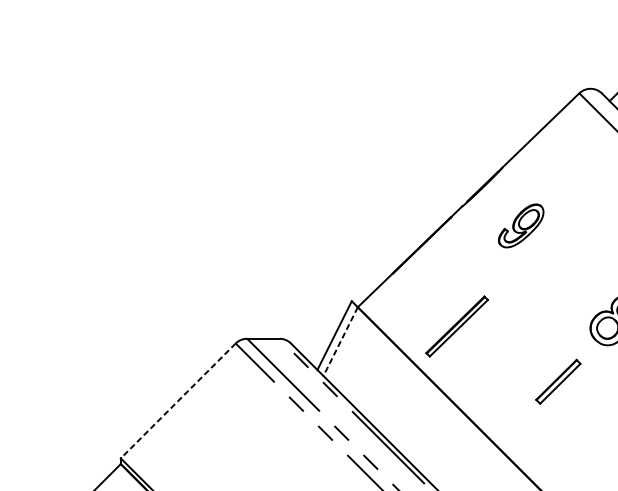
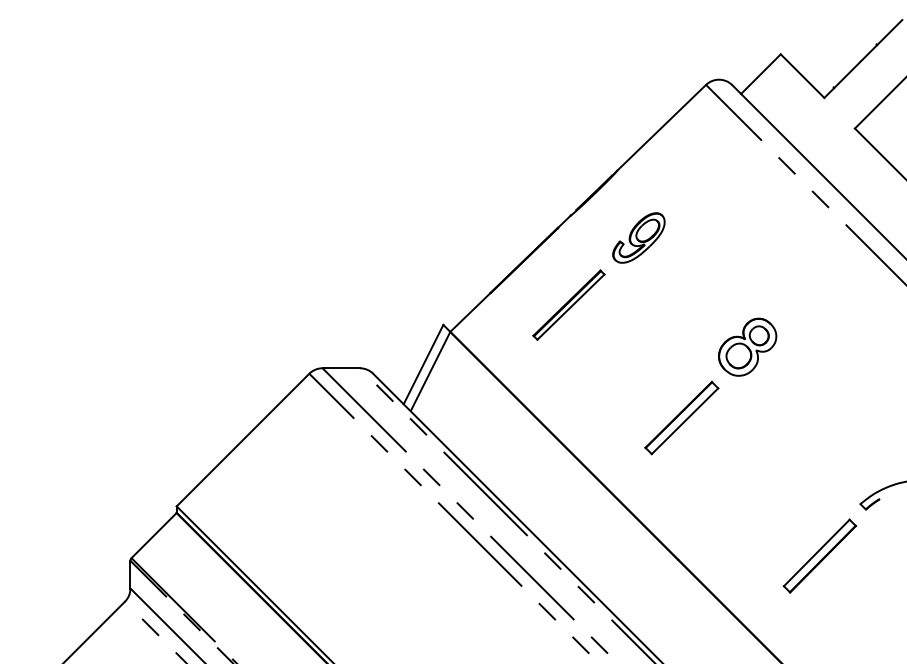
part: (456, 325) -> (568, 304), moved
line: (340, 342) -> (430, 372), dashed -> solid
part: (558, 381) -> (681, 417), size x1.43
line: (178, 401) -> (243, 440), dashed -> solid

